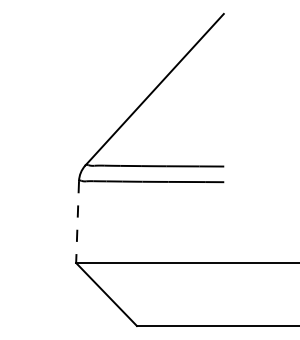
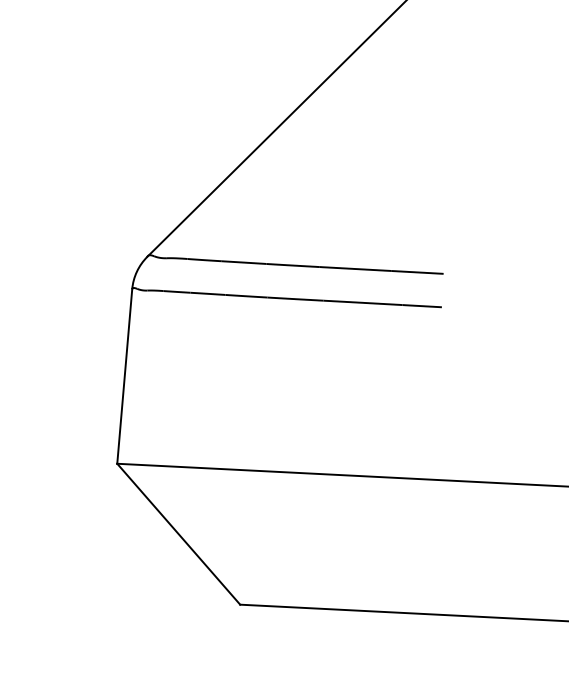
line: (77, 222) -> (124, 377), dashed -> solid

